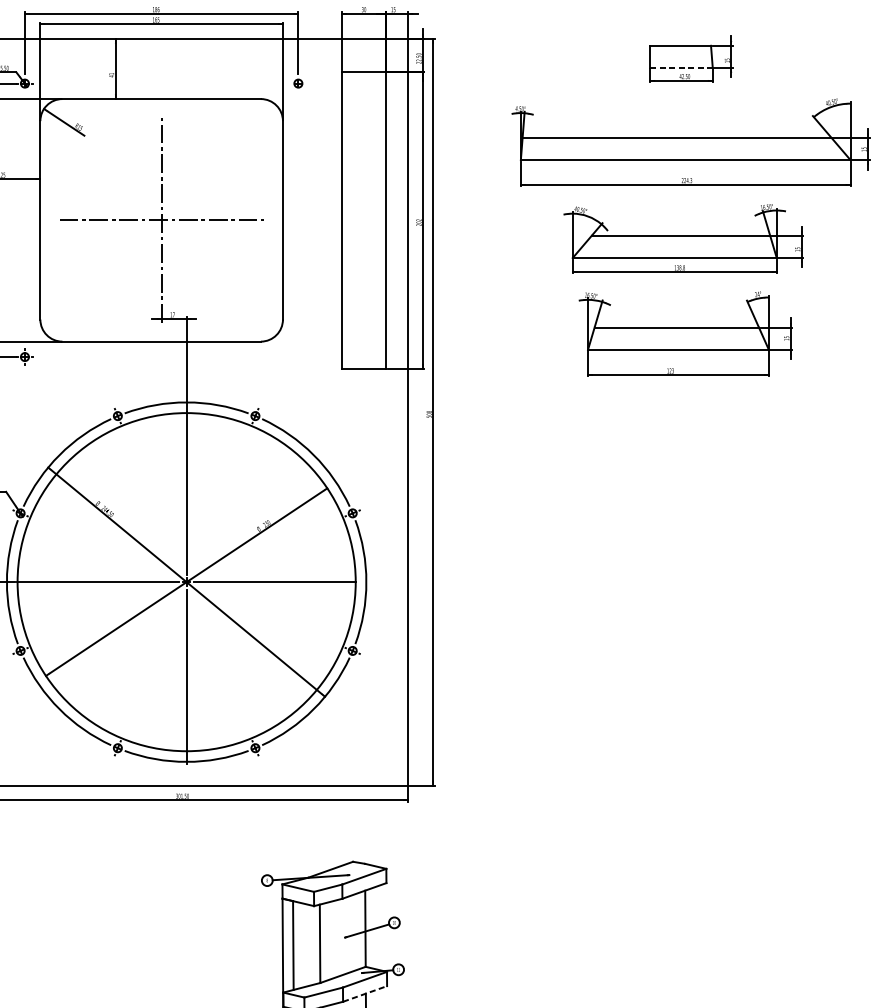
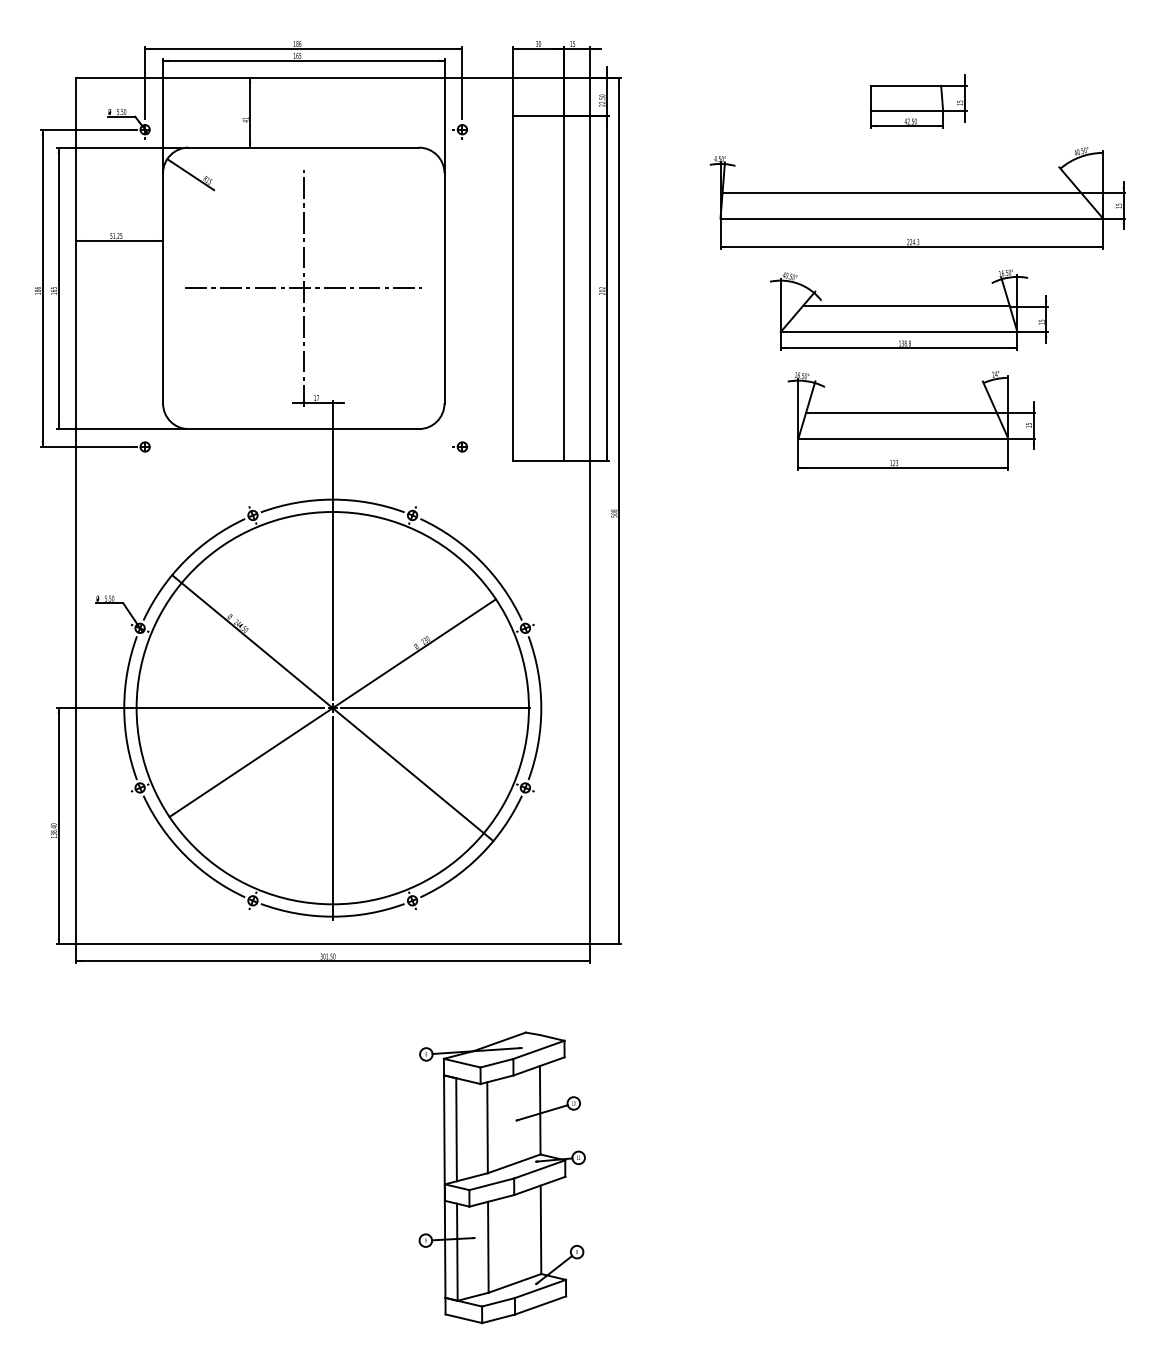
line: (682, 67) -> (907, 111), dashed -> solid
part: (295, 356) -> (459, 446), added
line: (365, 993) -> (540, 1185), dashed -> solid

